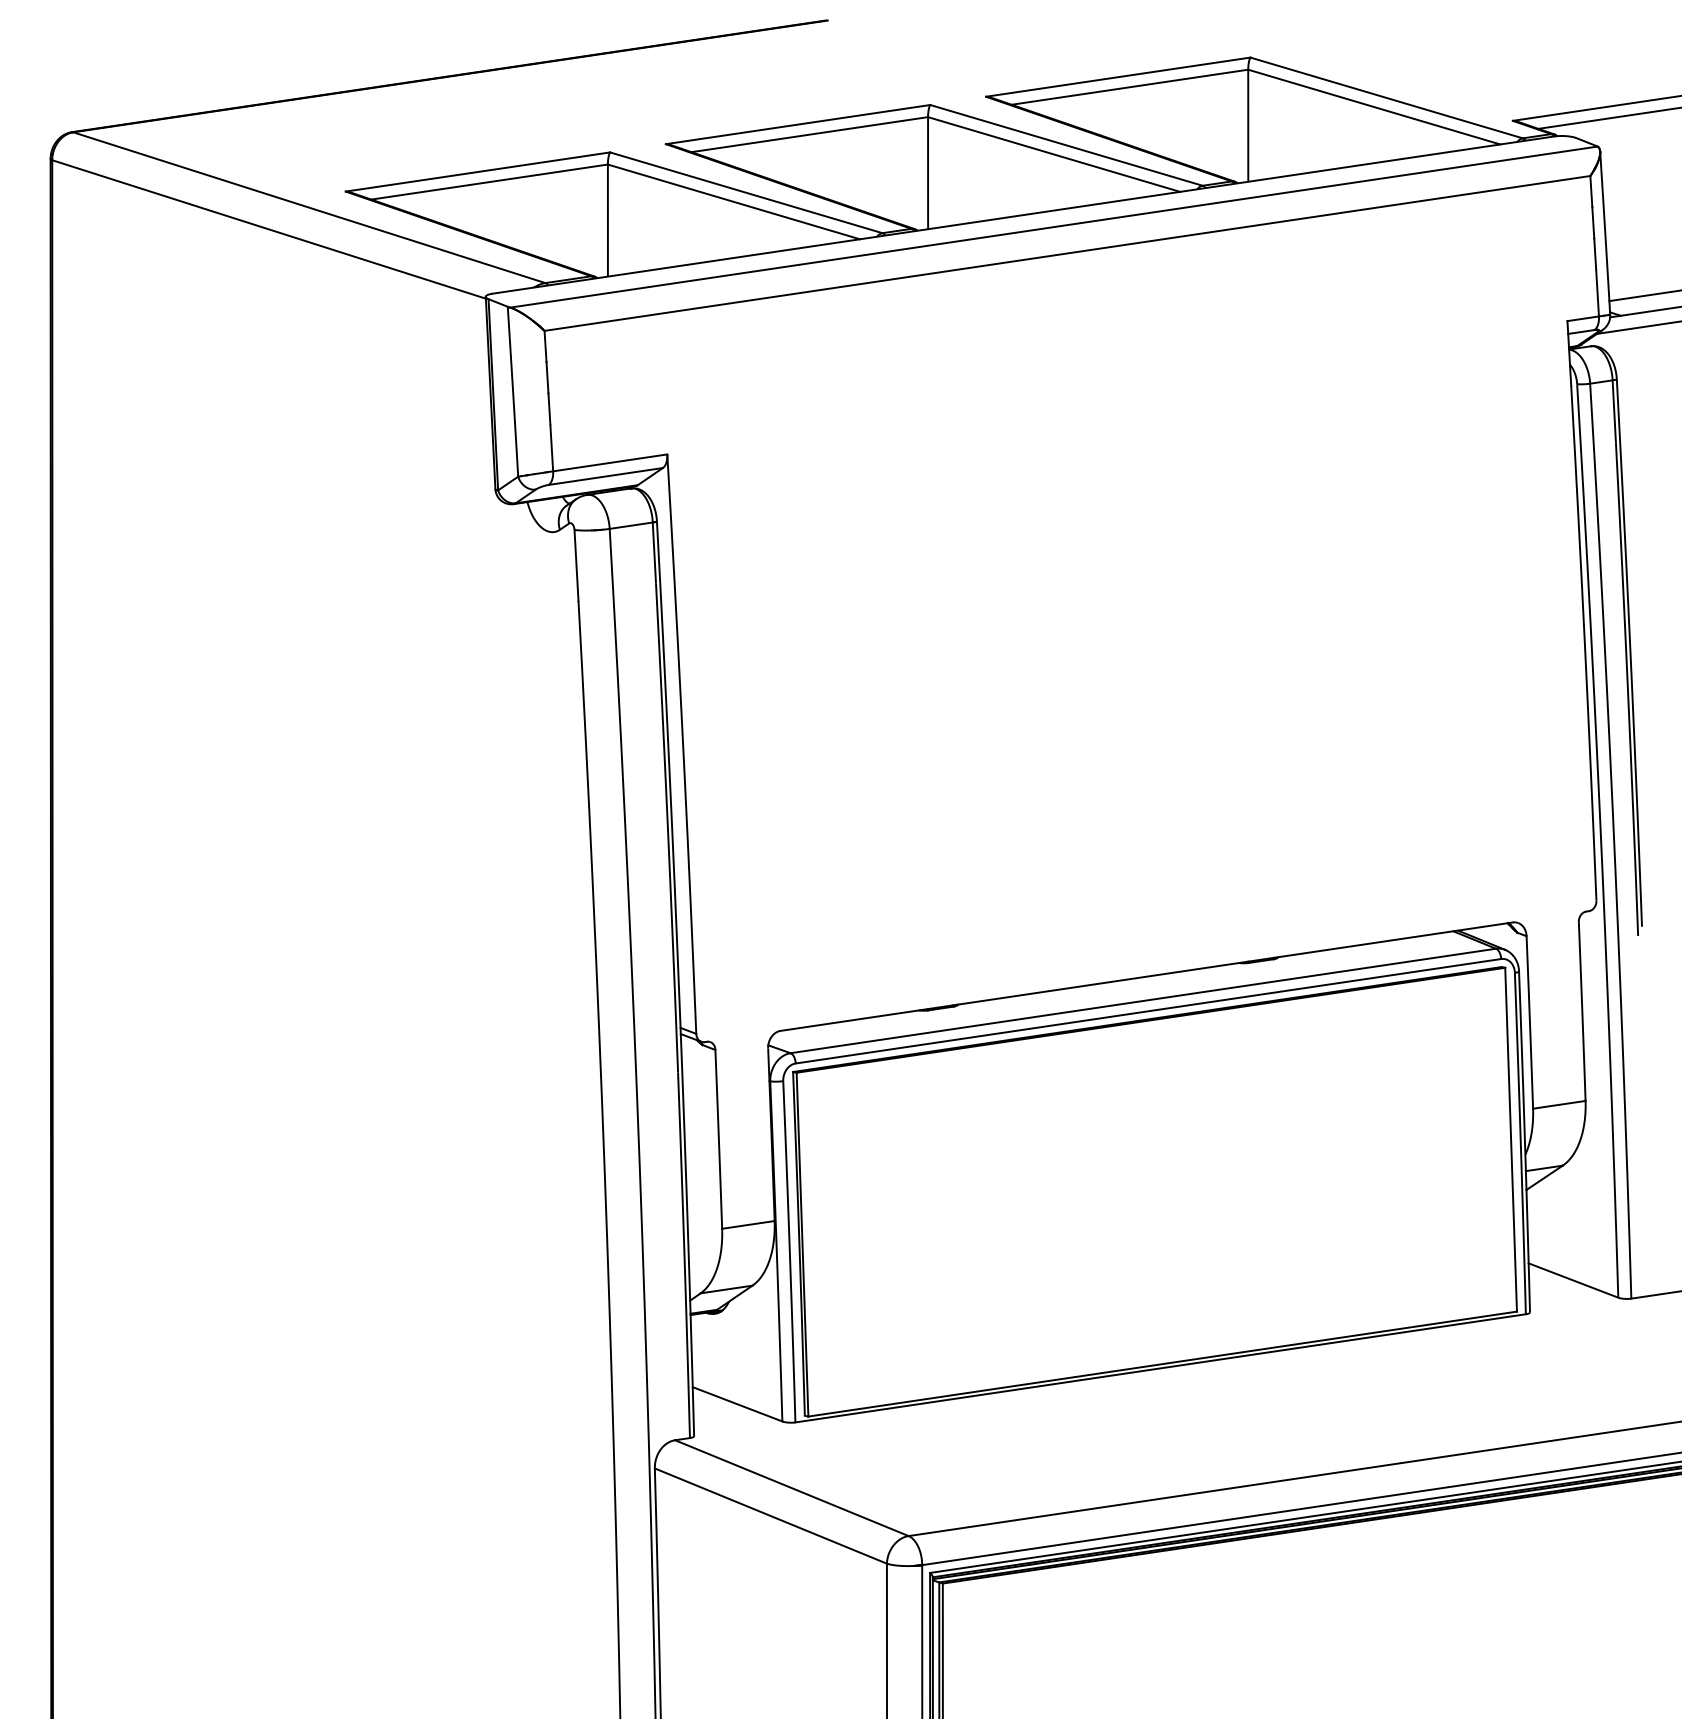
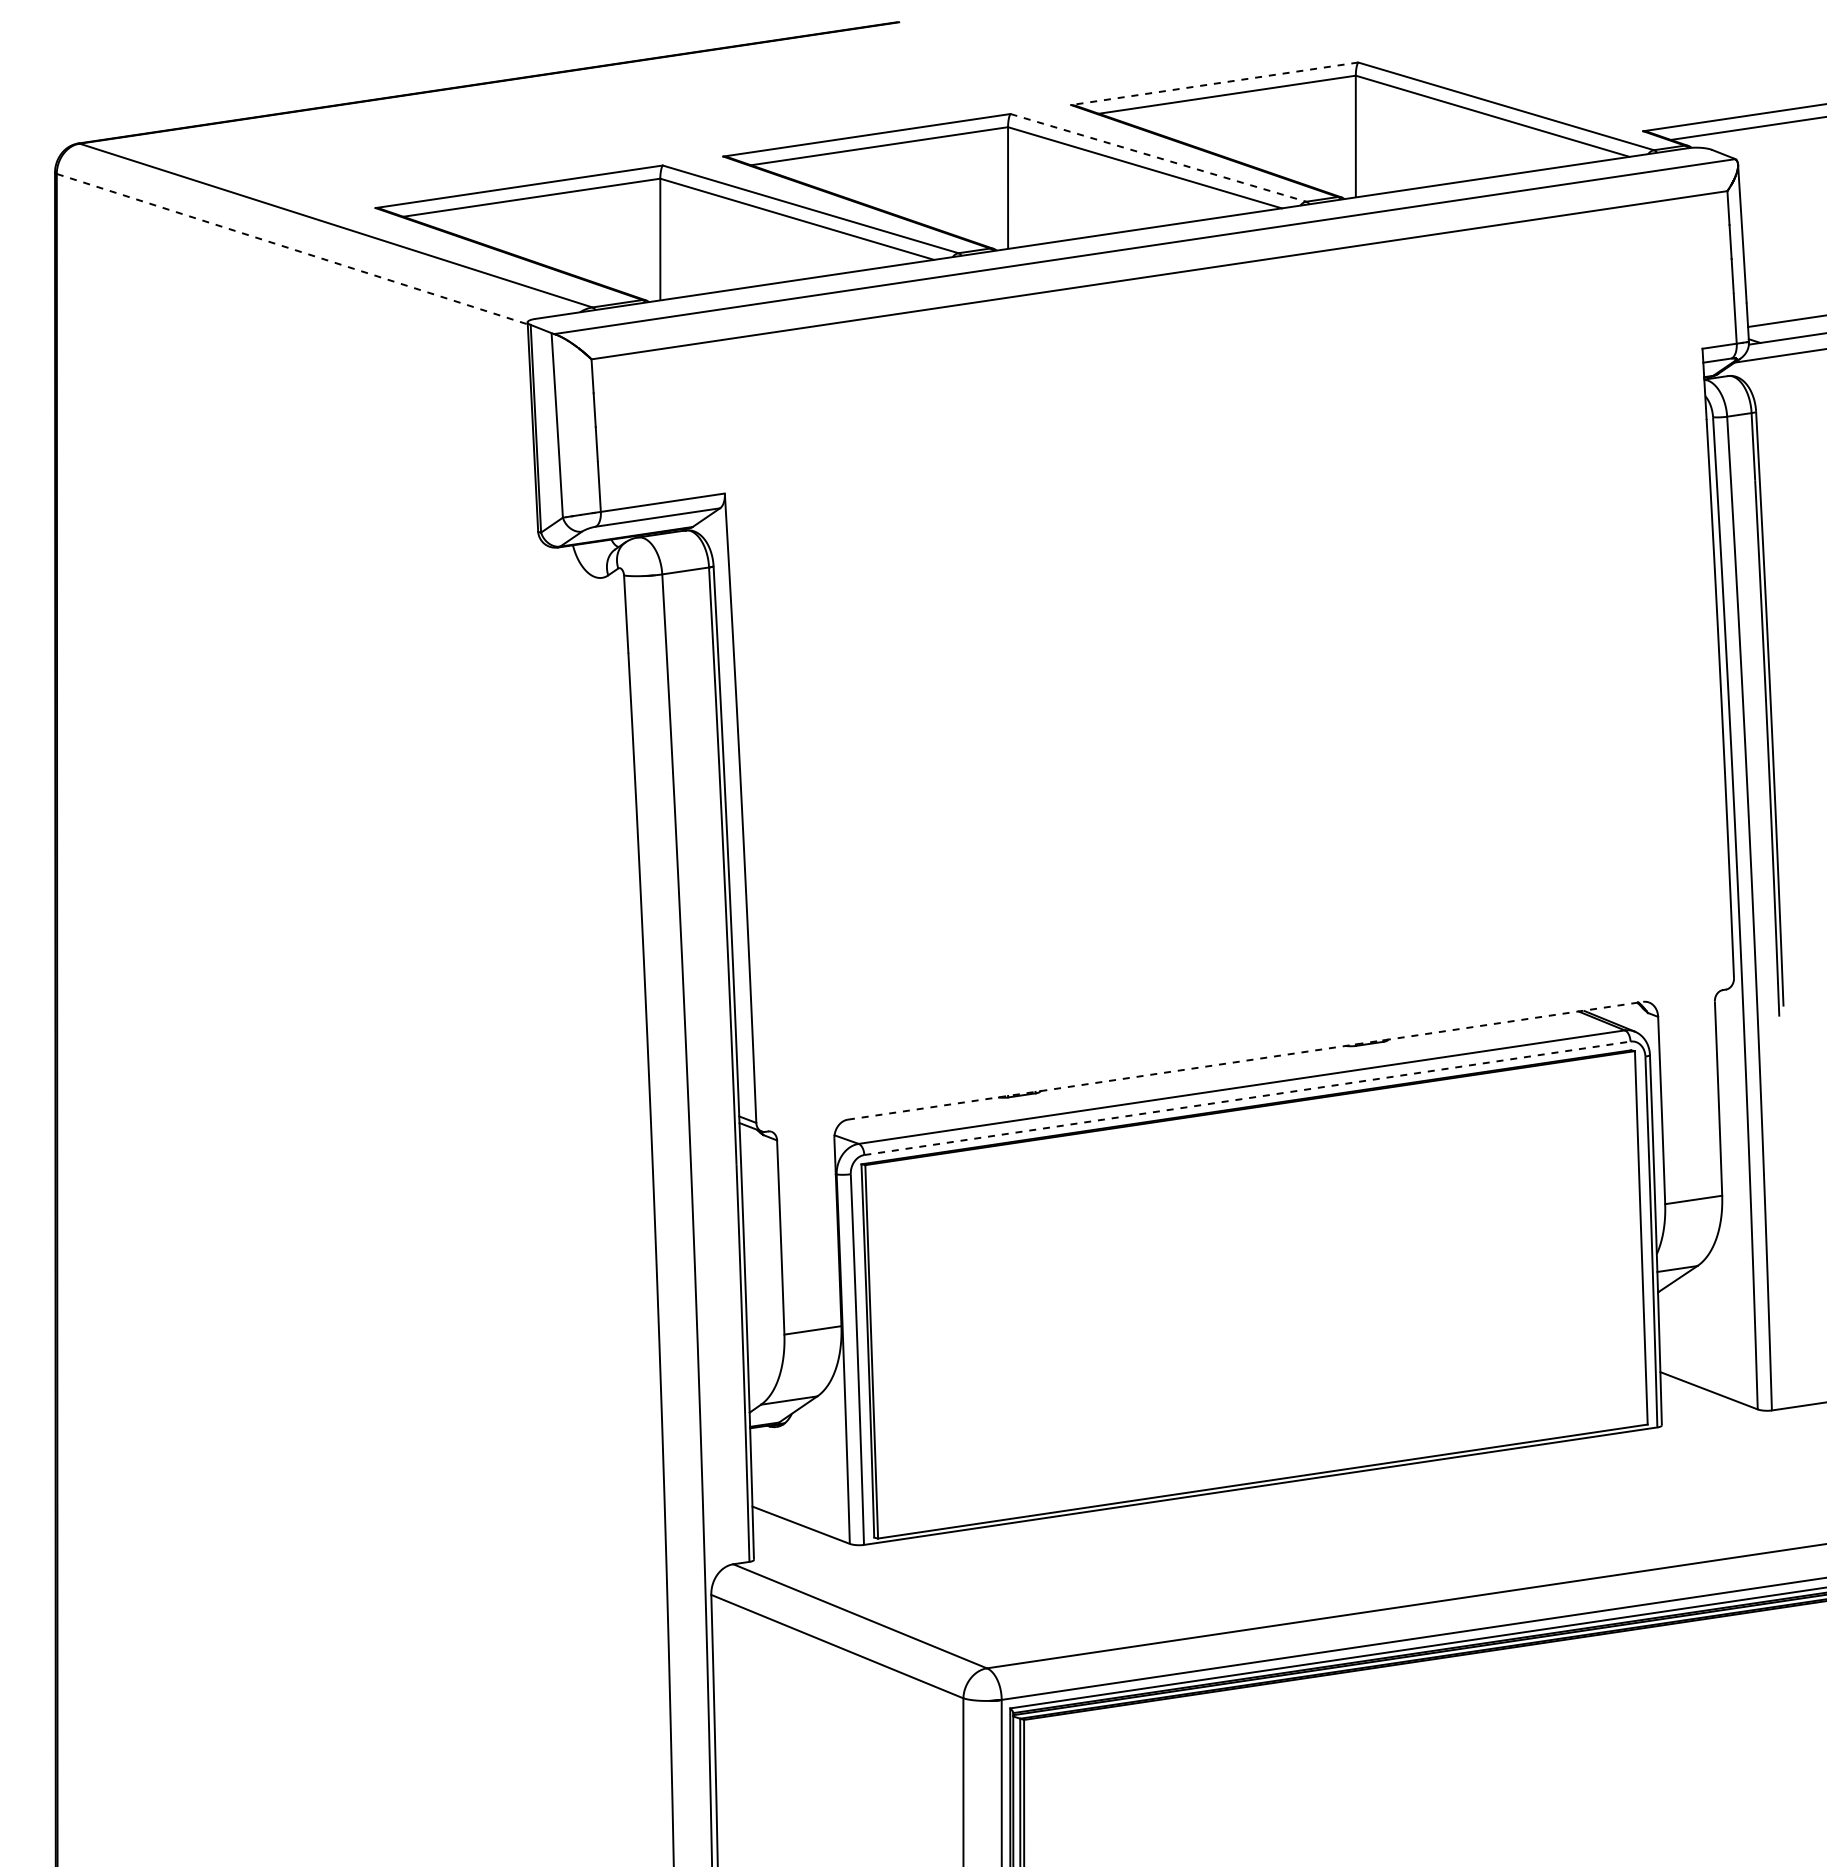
line: (1118, 76) -> (1214, 83), solid -> dashed
line: (1066, 145) -> (1158, 158), solid -> dashed
line: (269, 229) -> (292, 249), solid -> dashed
line: (1146, 976) -> (1245, 1060), solid -> dashed
line: (1148, 1011) -> (1247, 1098), solid -> dashed

